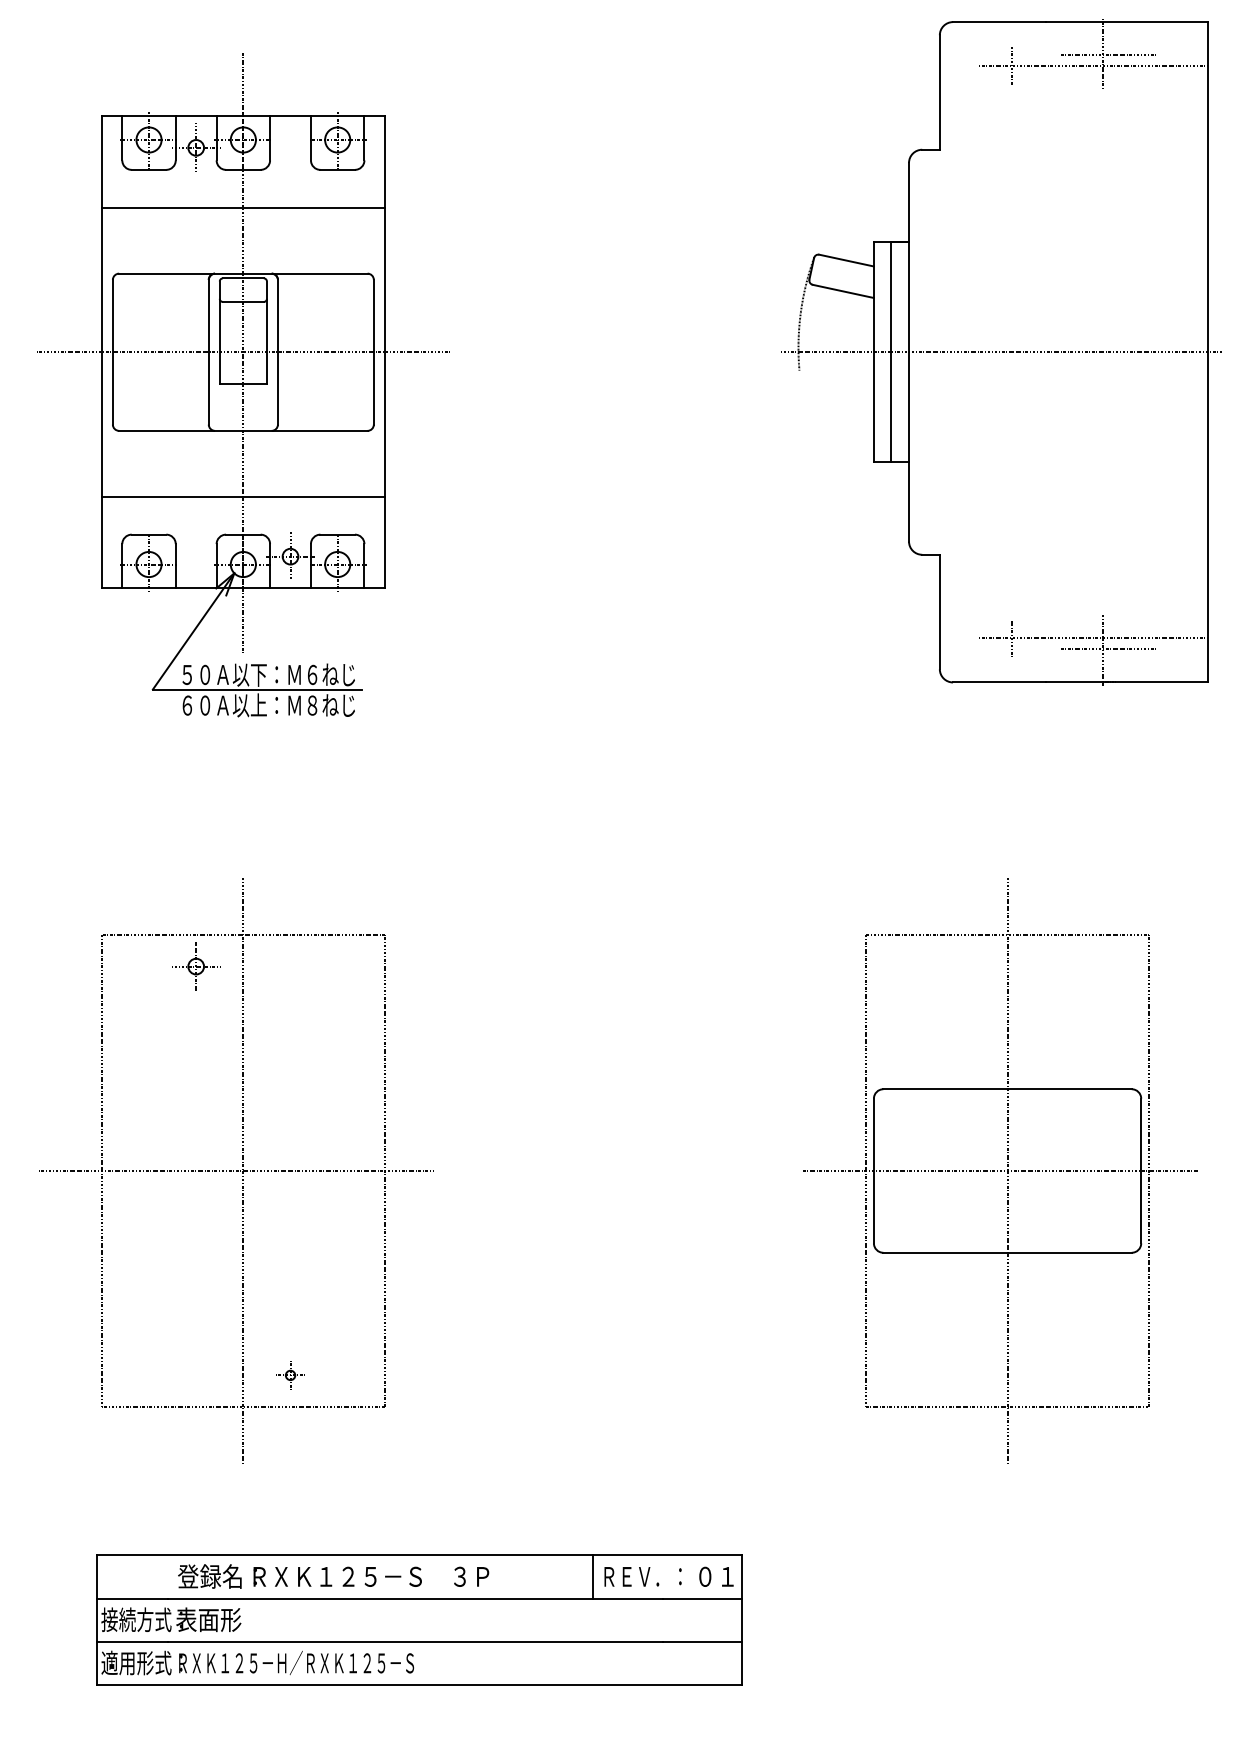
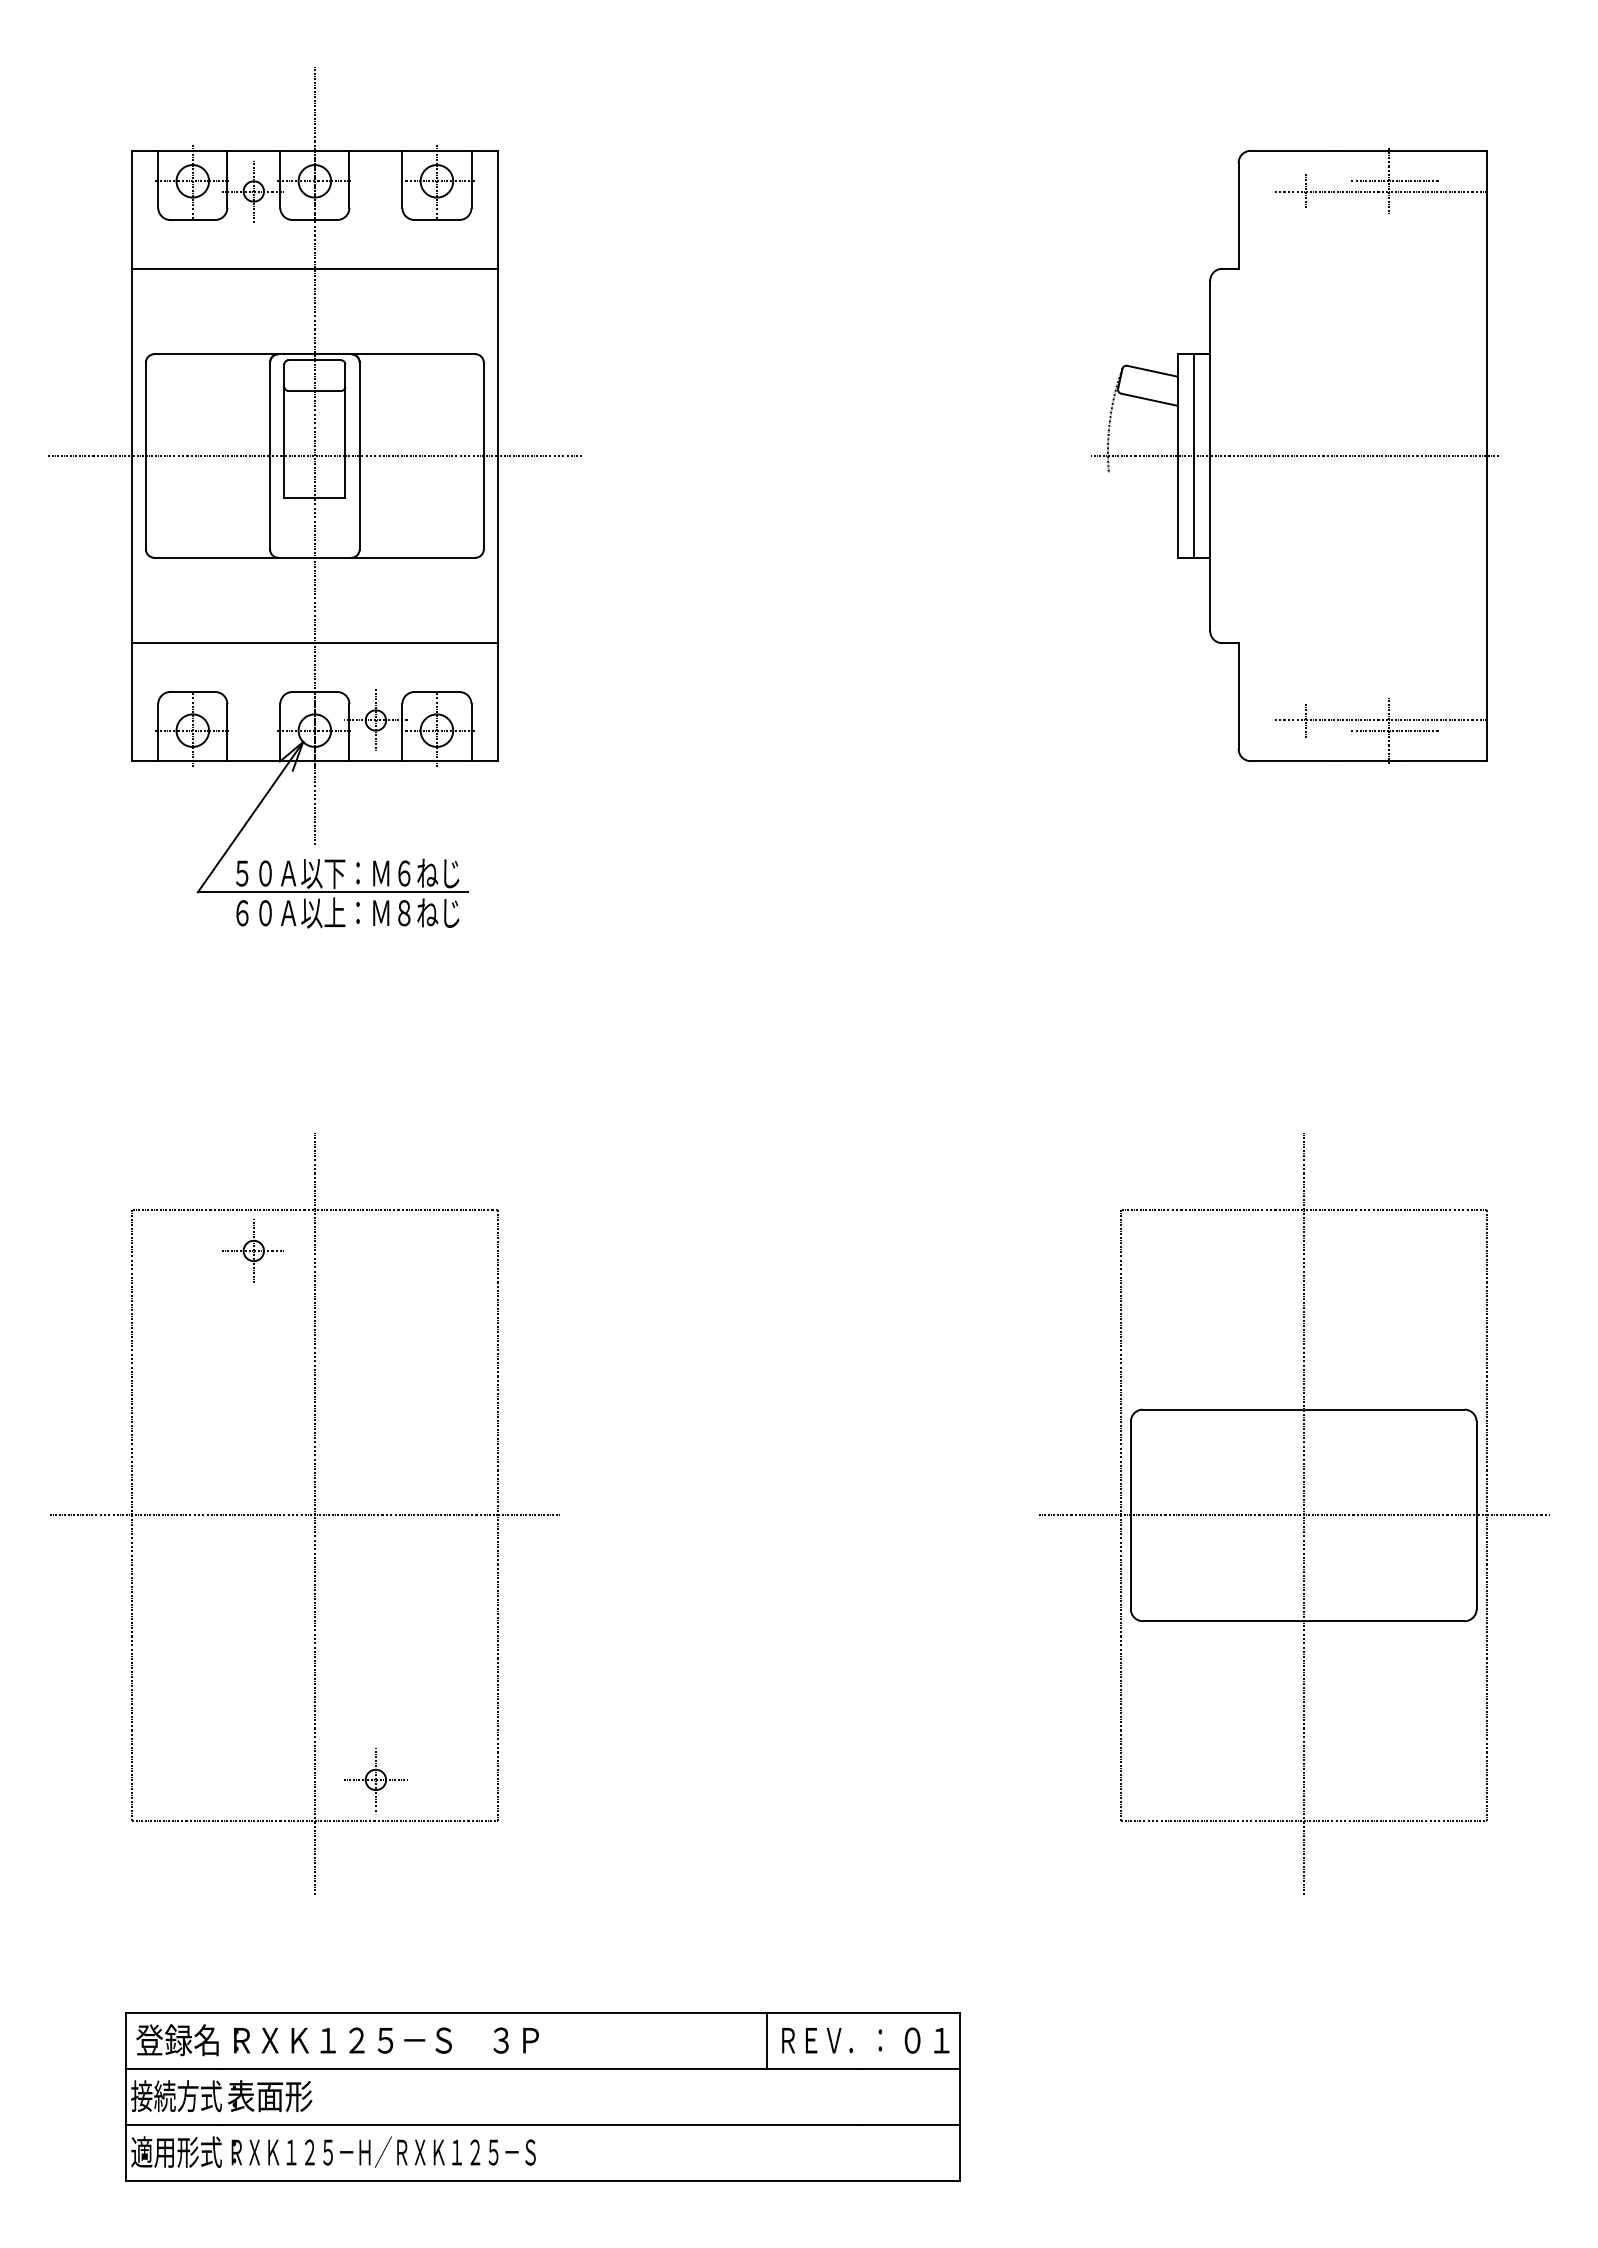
part: (1000, 351) -> (1294, 455), size x0.71
part: (290, 1375) -> (375, 1779), size x1.67
text: (333, 1576) -> (337, 2040), moved

